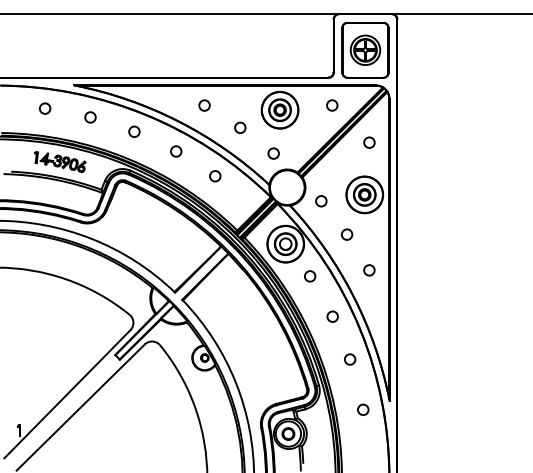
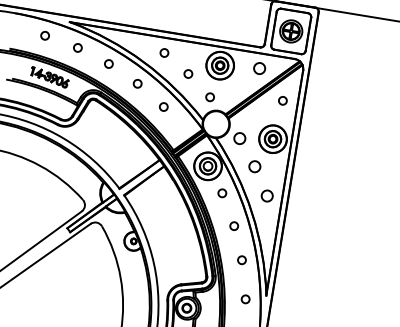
circle: (332, 105) -> (259, 68), size x1.4
circle: (321, 201) -> (239, 138), size x1.4
circle: (347, 234) -> (255, 166), size x1.4
circle: (369, 270) -> (267, 196), size x1.4

